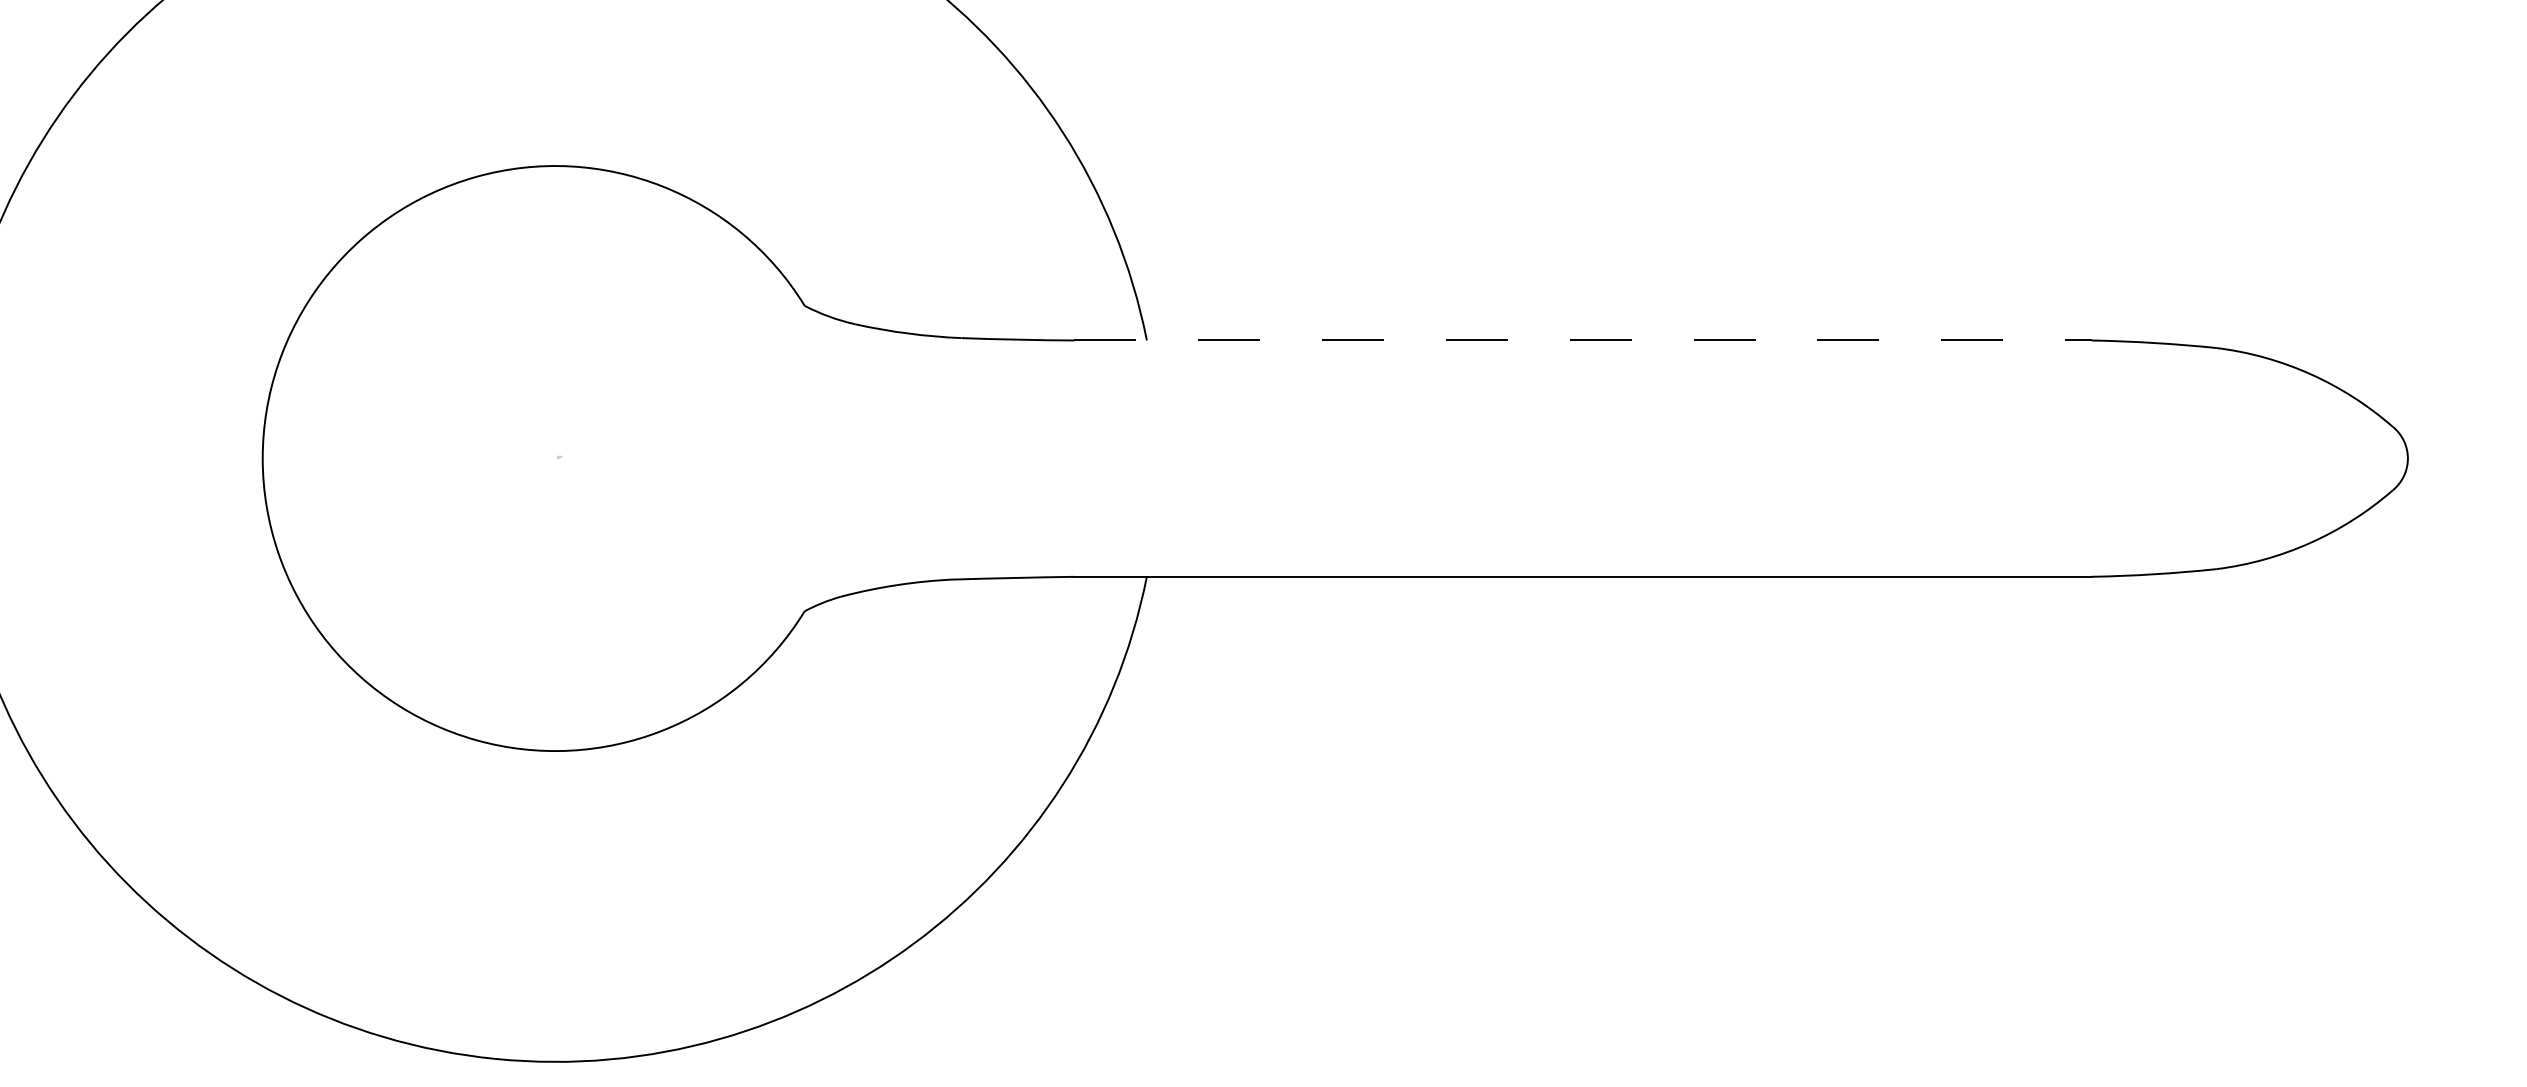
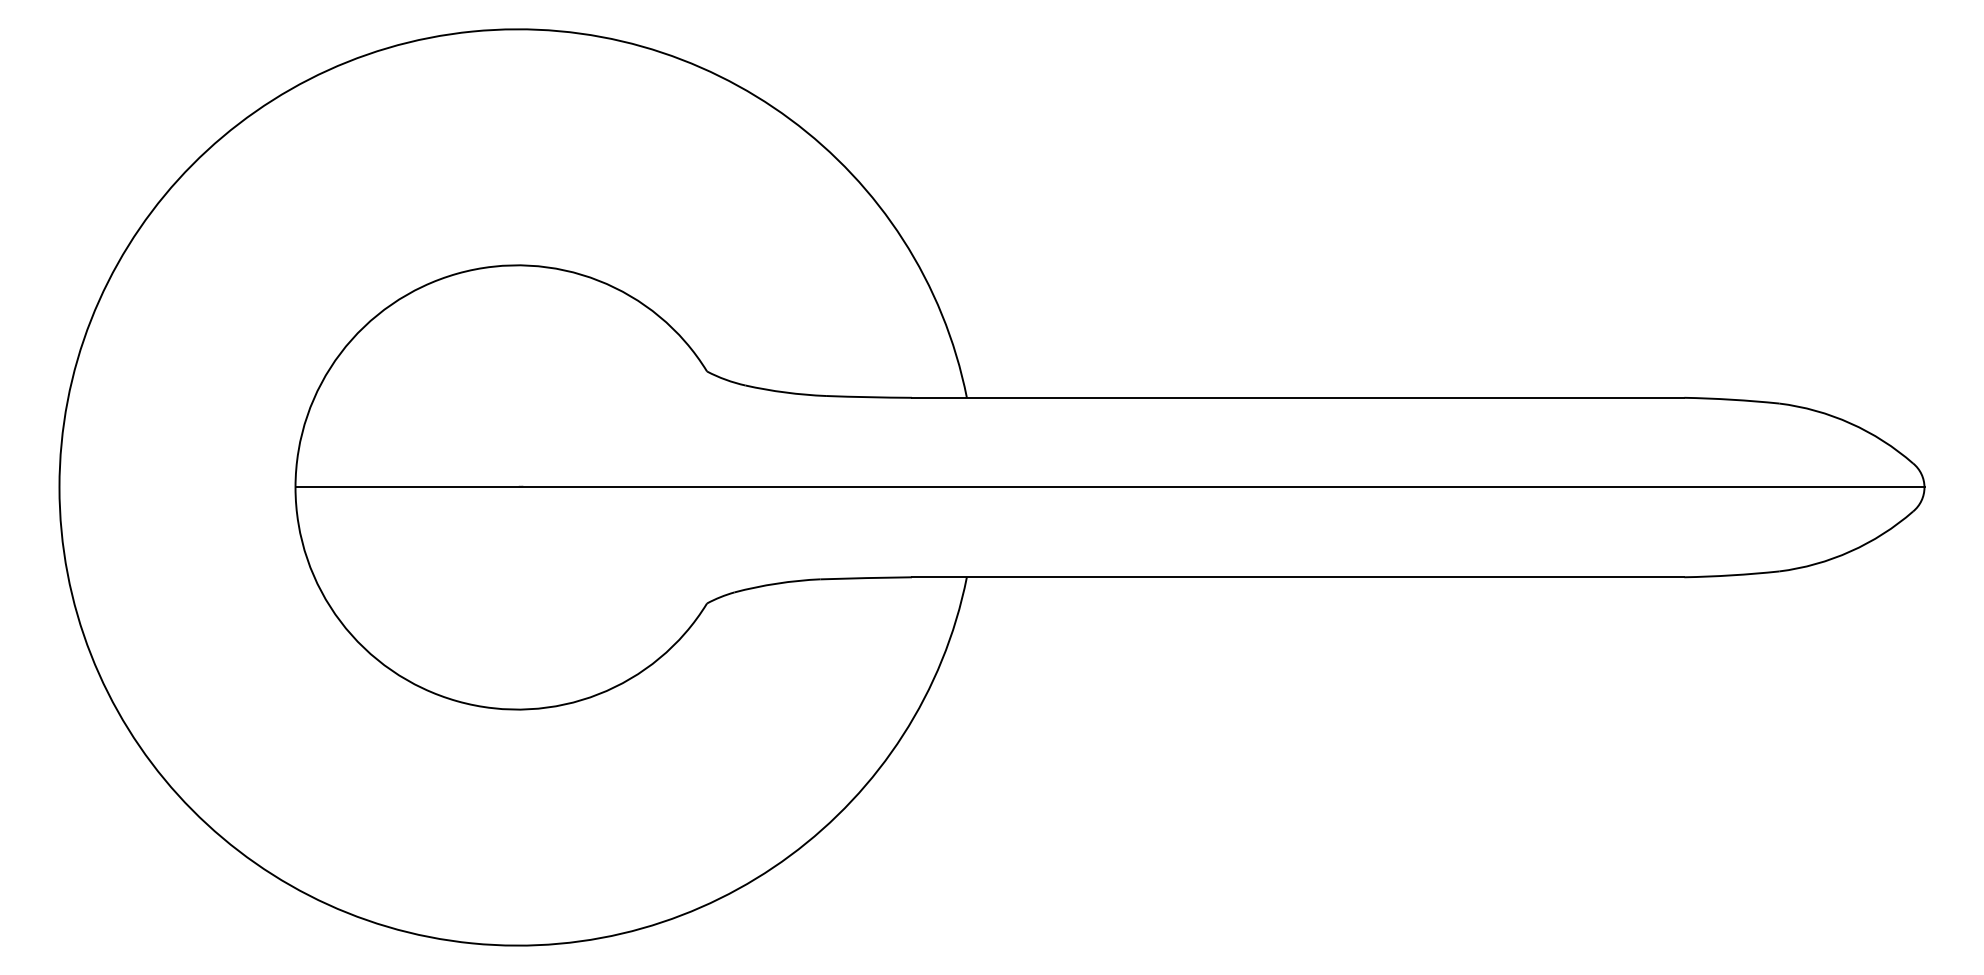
line: (1583, 340) -> (1298, 397), dashed -> solid
line: (1334, 458) -> (1109, 487), added

